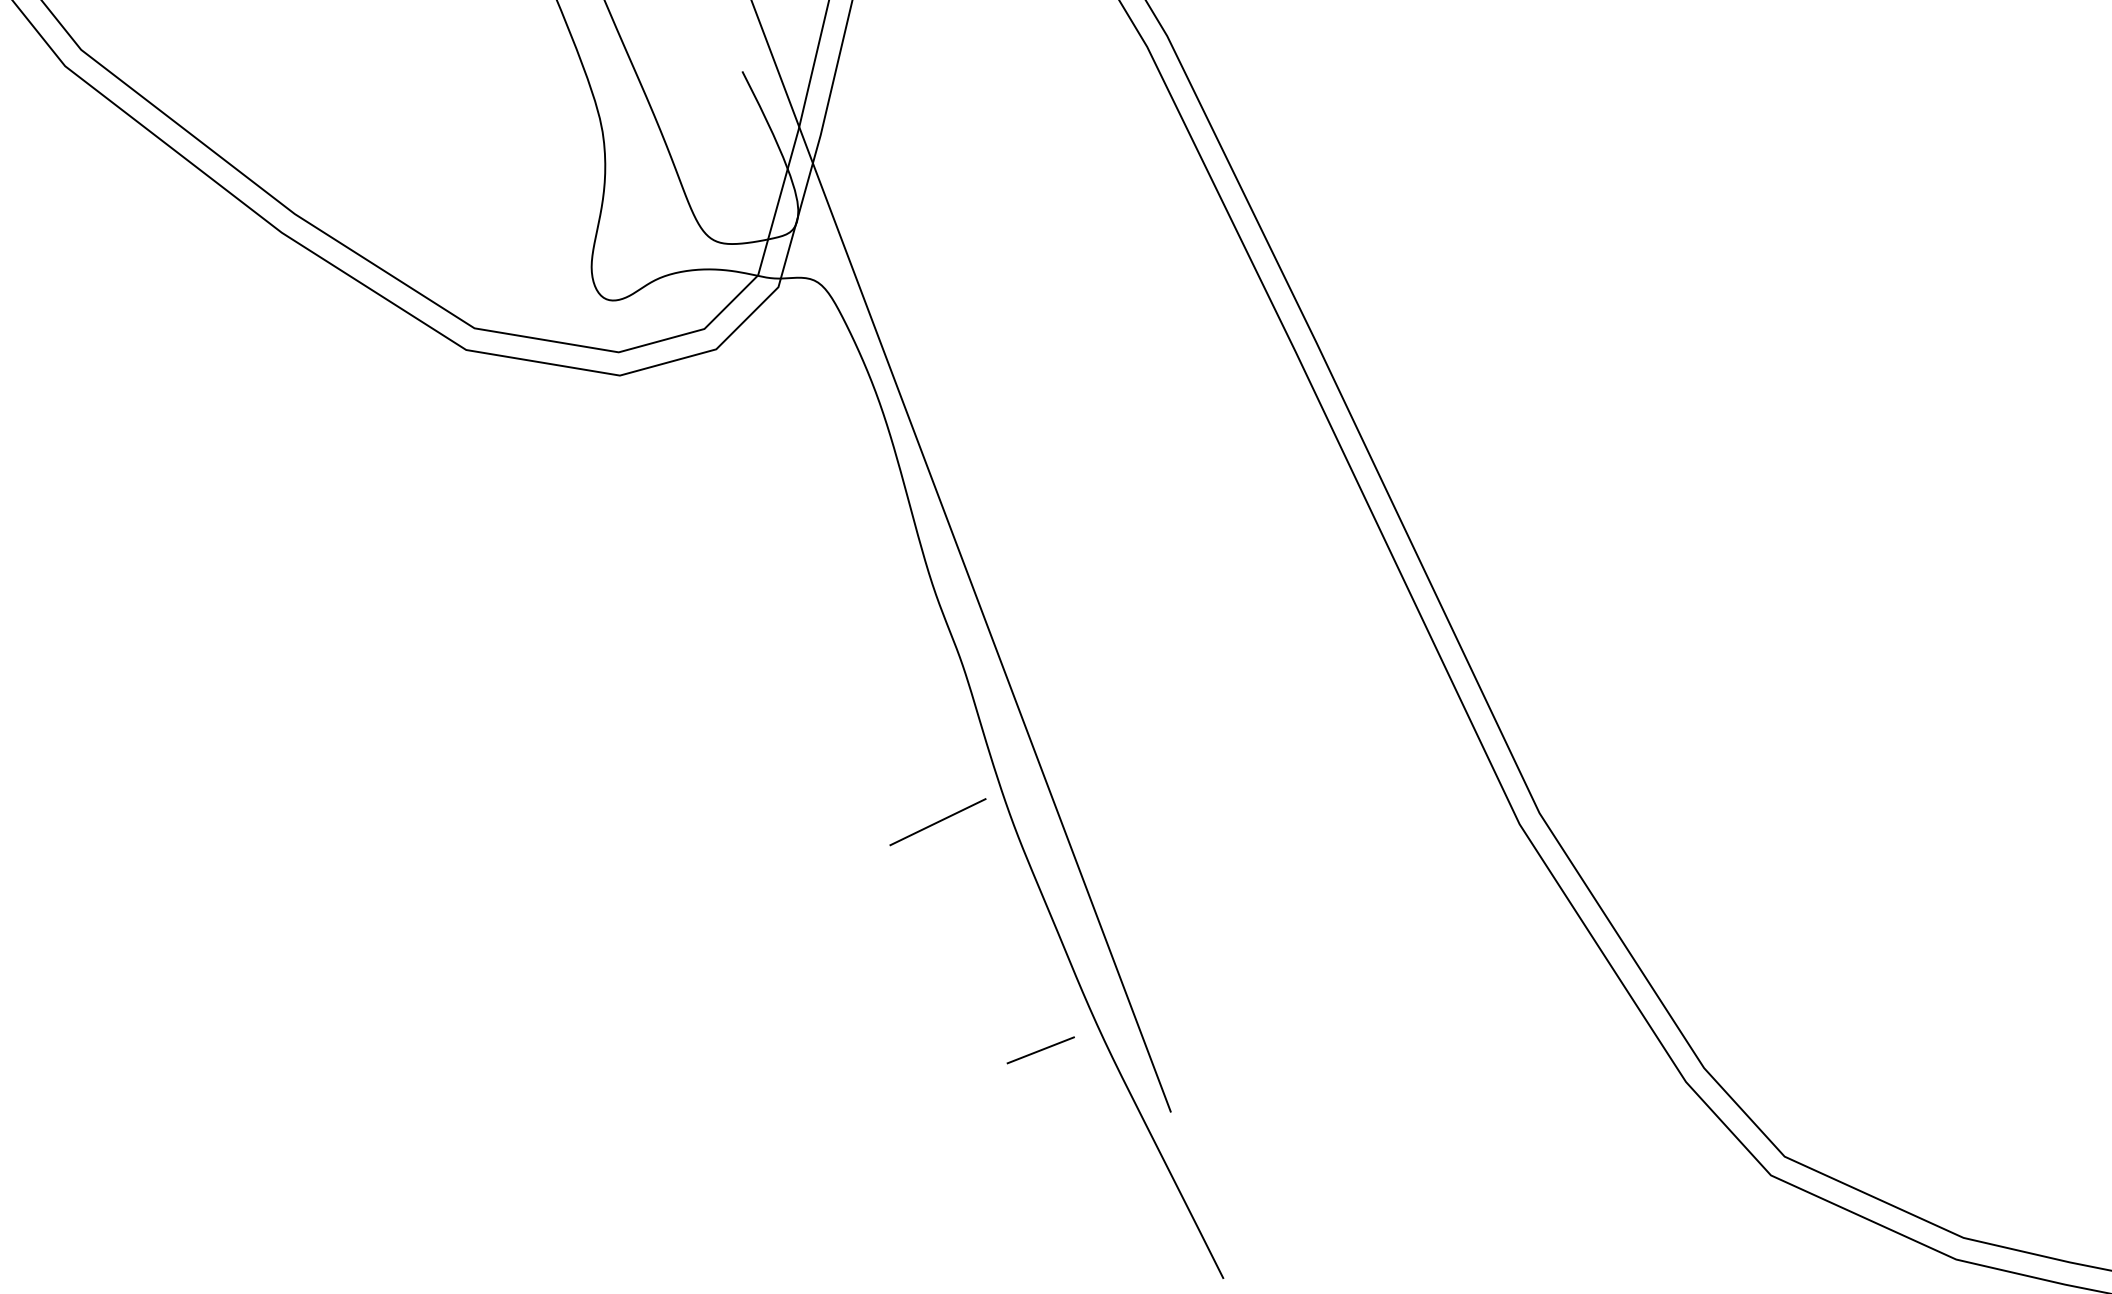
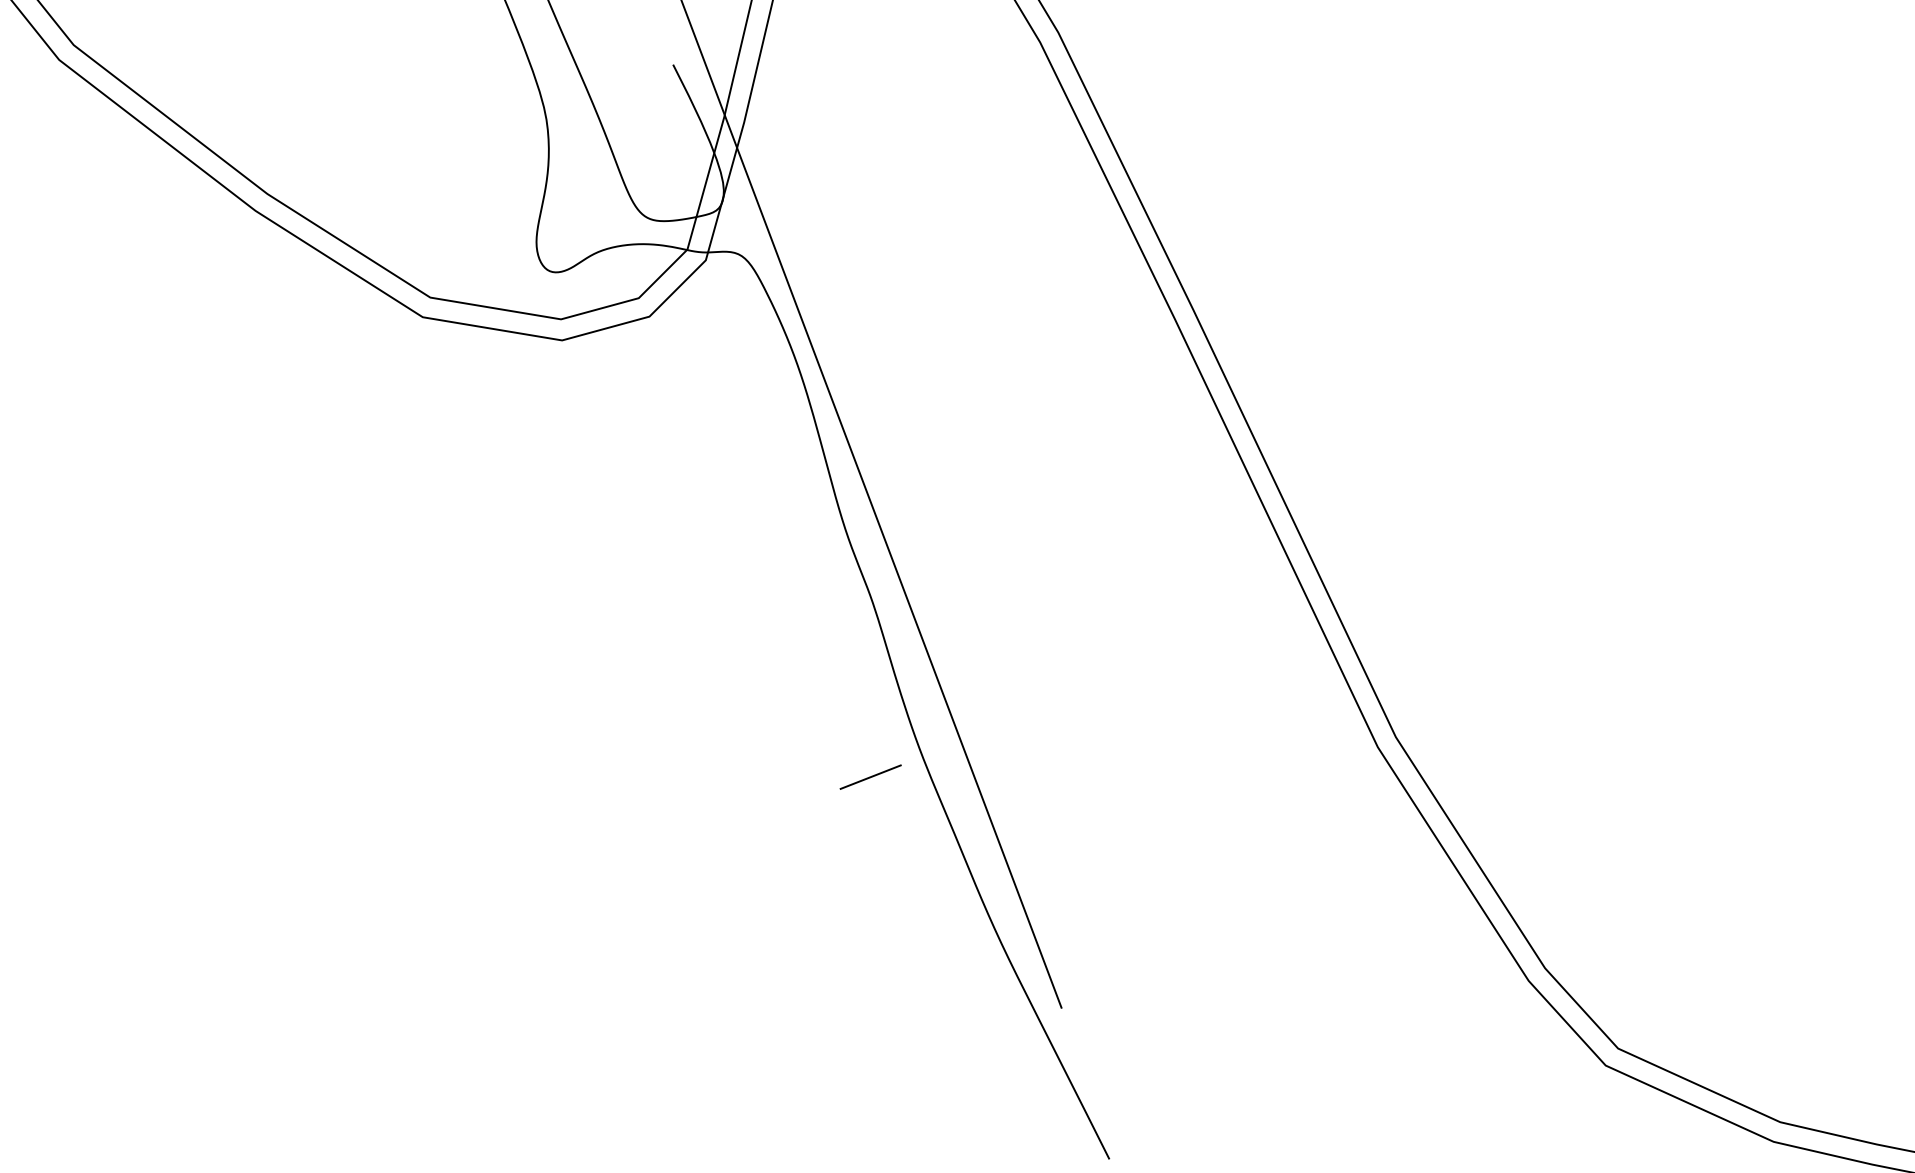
line: (937, 822) -> (850, 745), removed
line: (1040, 1049) -> (870, 776), moved

